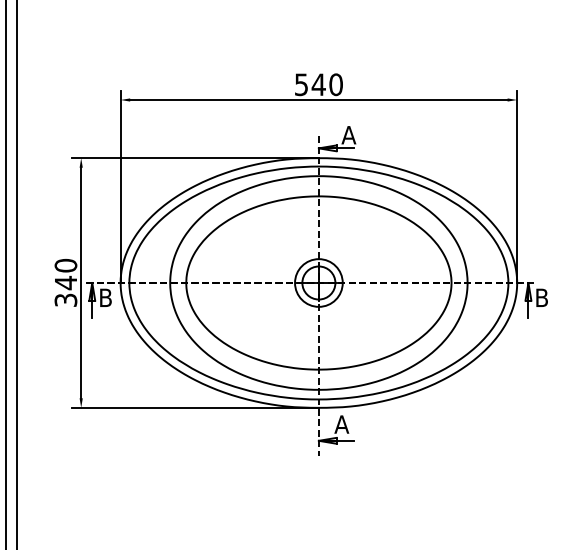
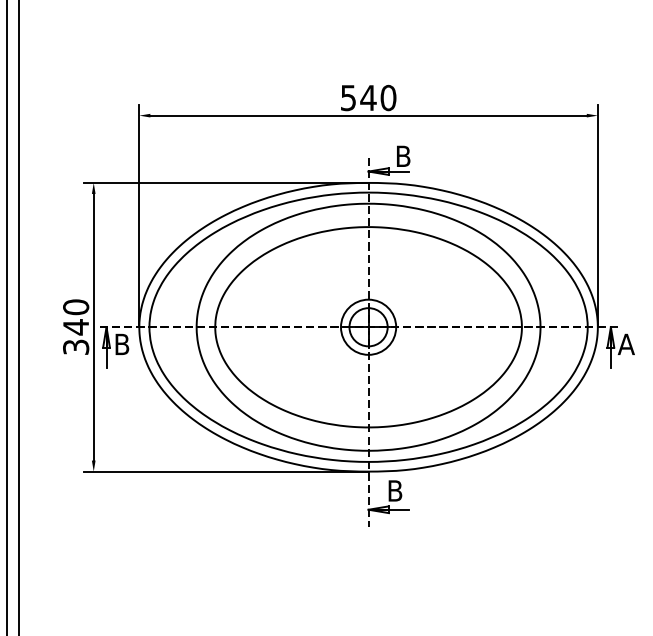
text: (348, 135) -> (402, 156), A -> B
text: (541, 297) -> (625, 344), B -> A
text: (341, 424) -> (394, 490), A -> B

